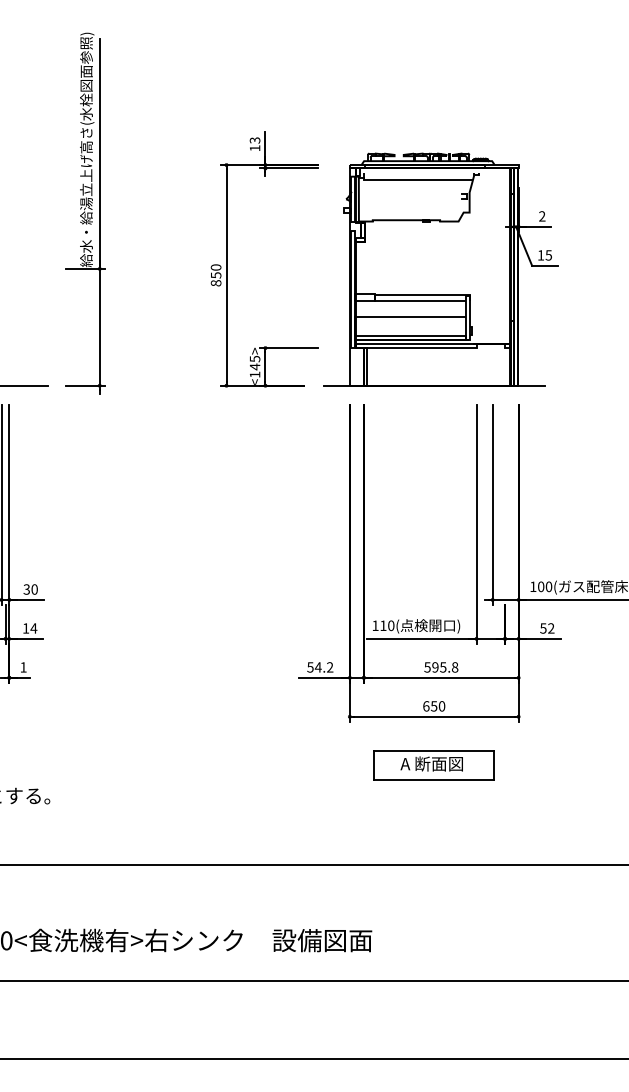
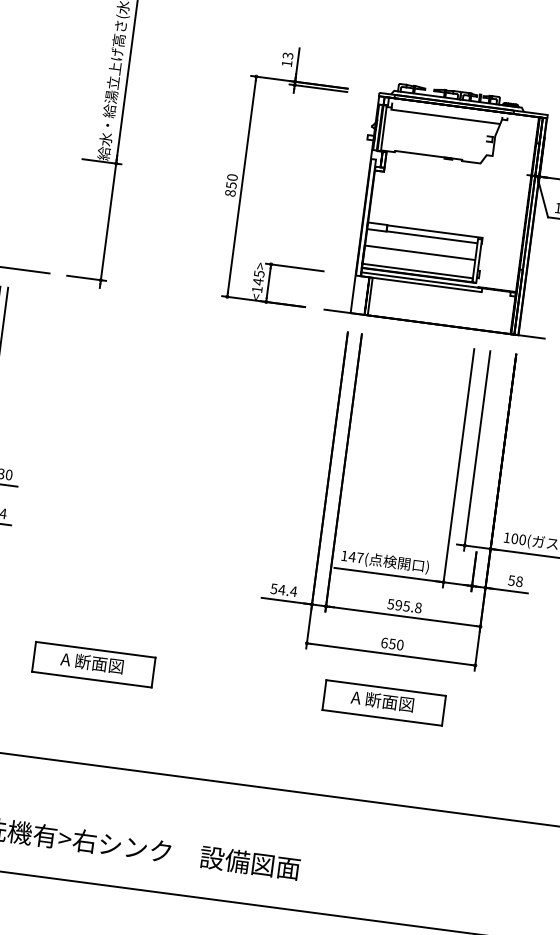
text: (386, 625) -> (355, 557), 110 -> 147
text: (551, 628) -> (519, 581), 52 -> 58
text: (329, 667) -> (293, 591), 54.2 -> 54.4
part: (142, 765) -> (93, 664), added

